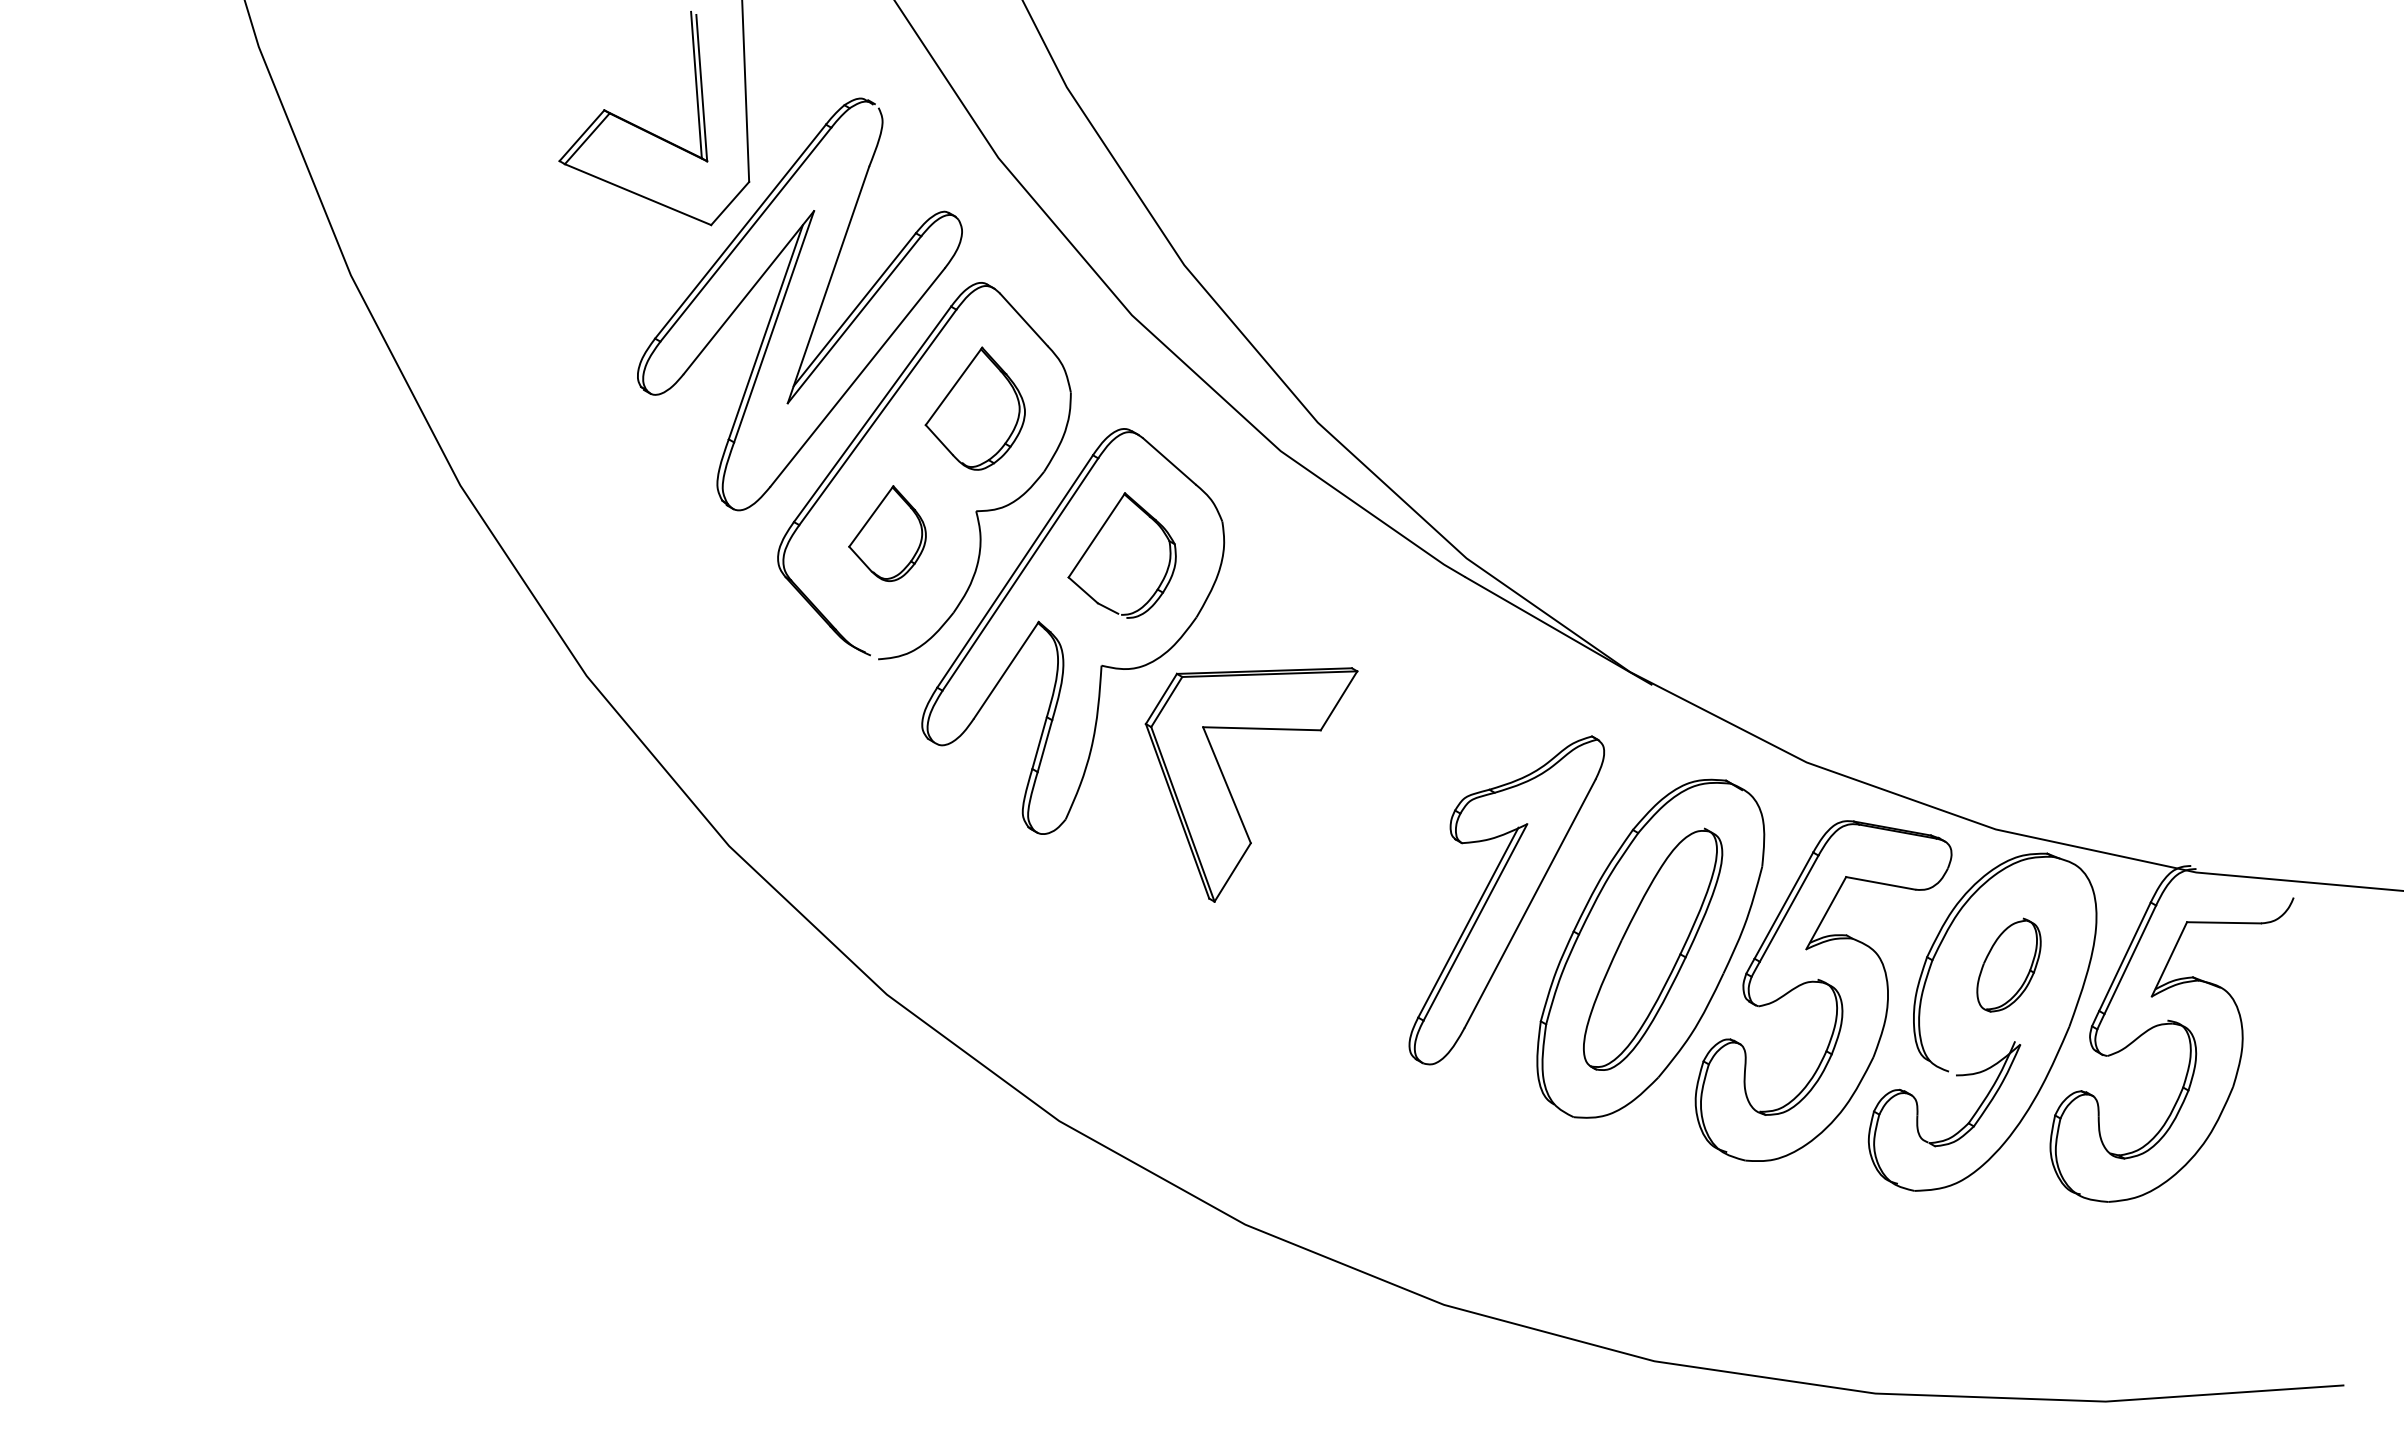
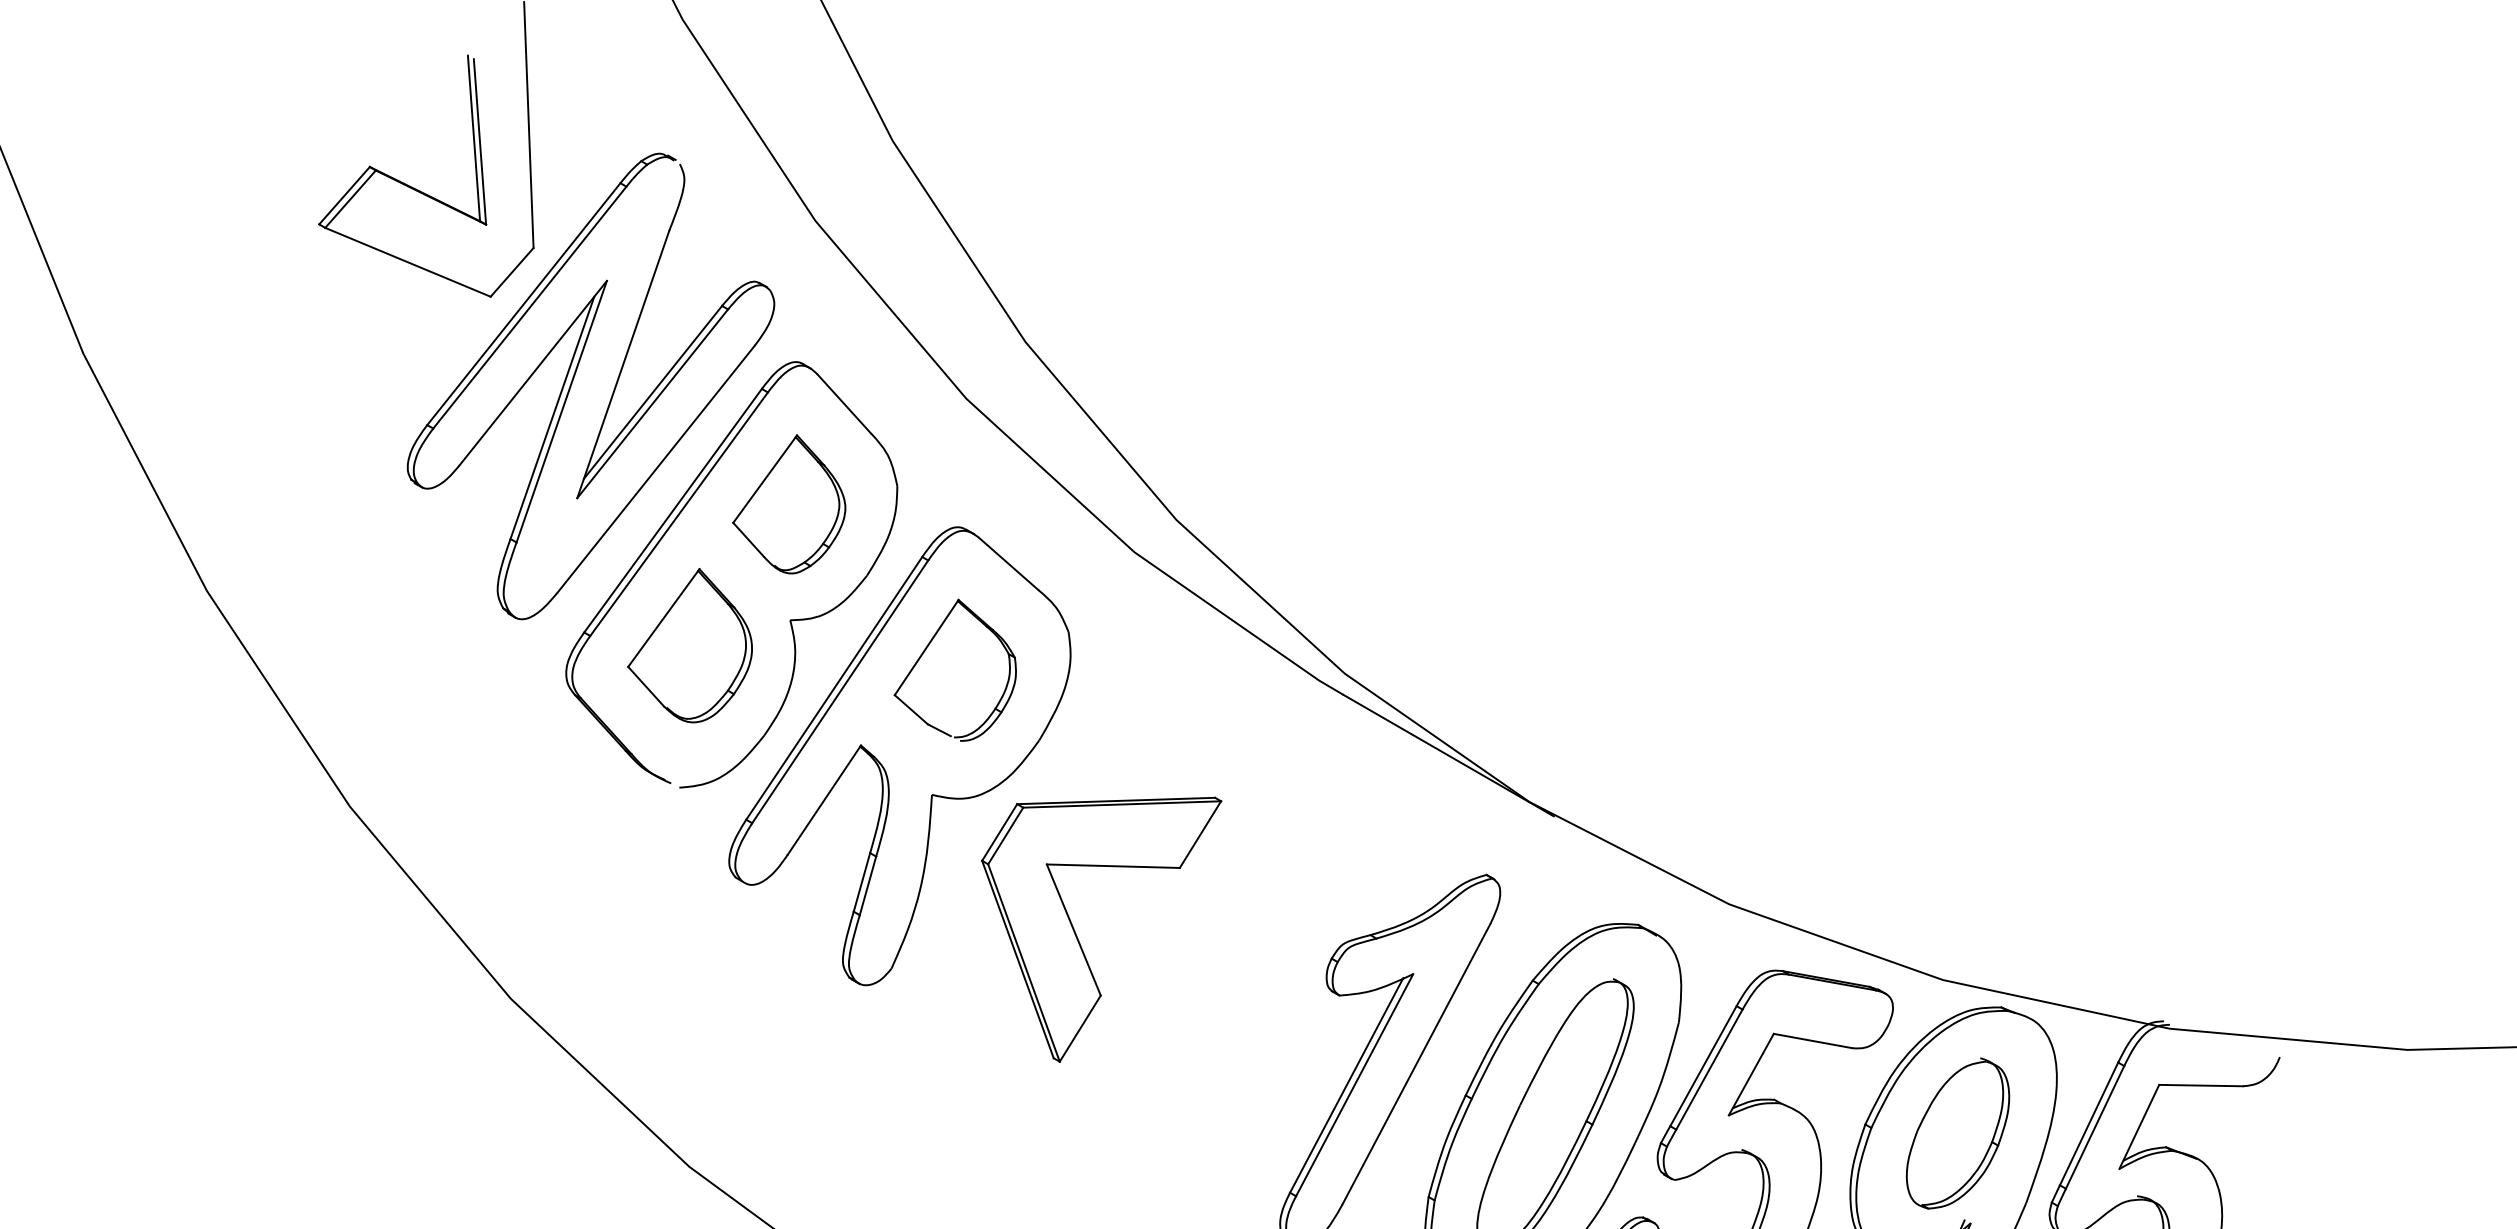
part: (887, 533) -> (689, 645), size x1.43
part: (2008, 964) -> (1957, 1132), size x1.43

